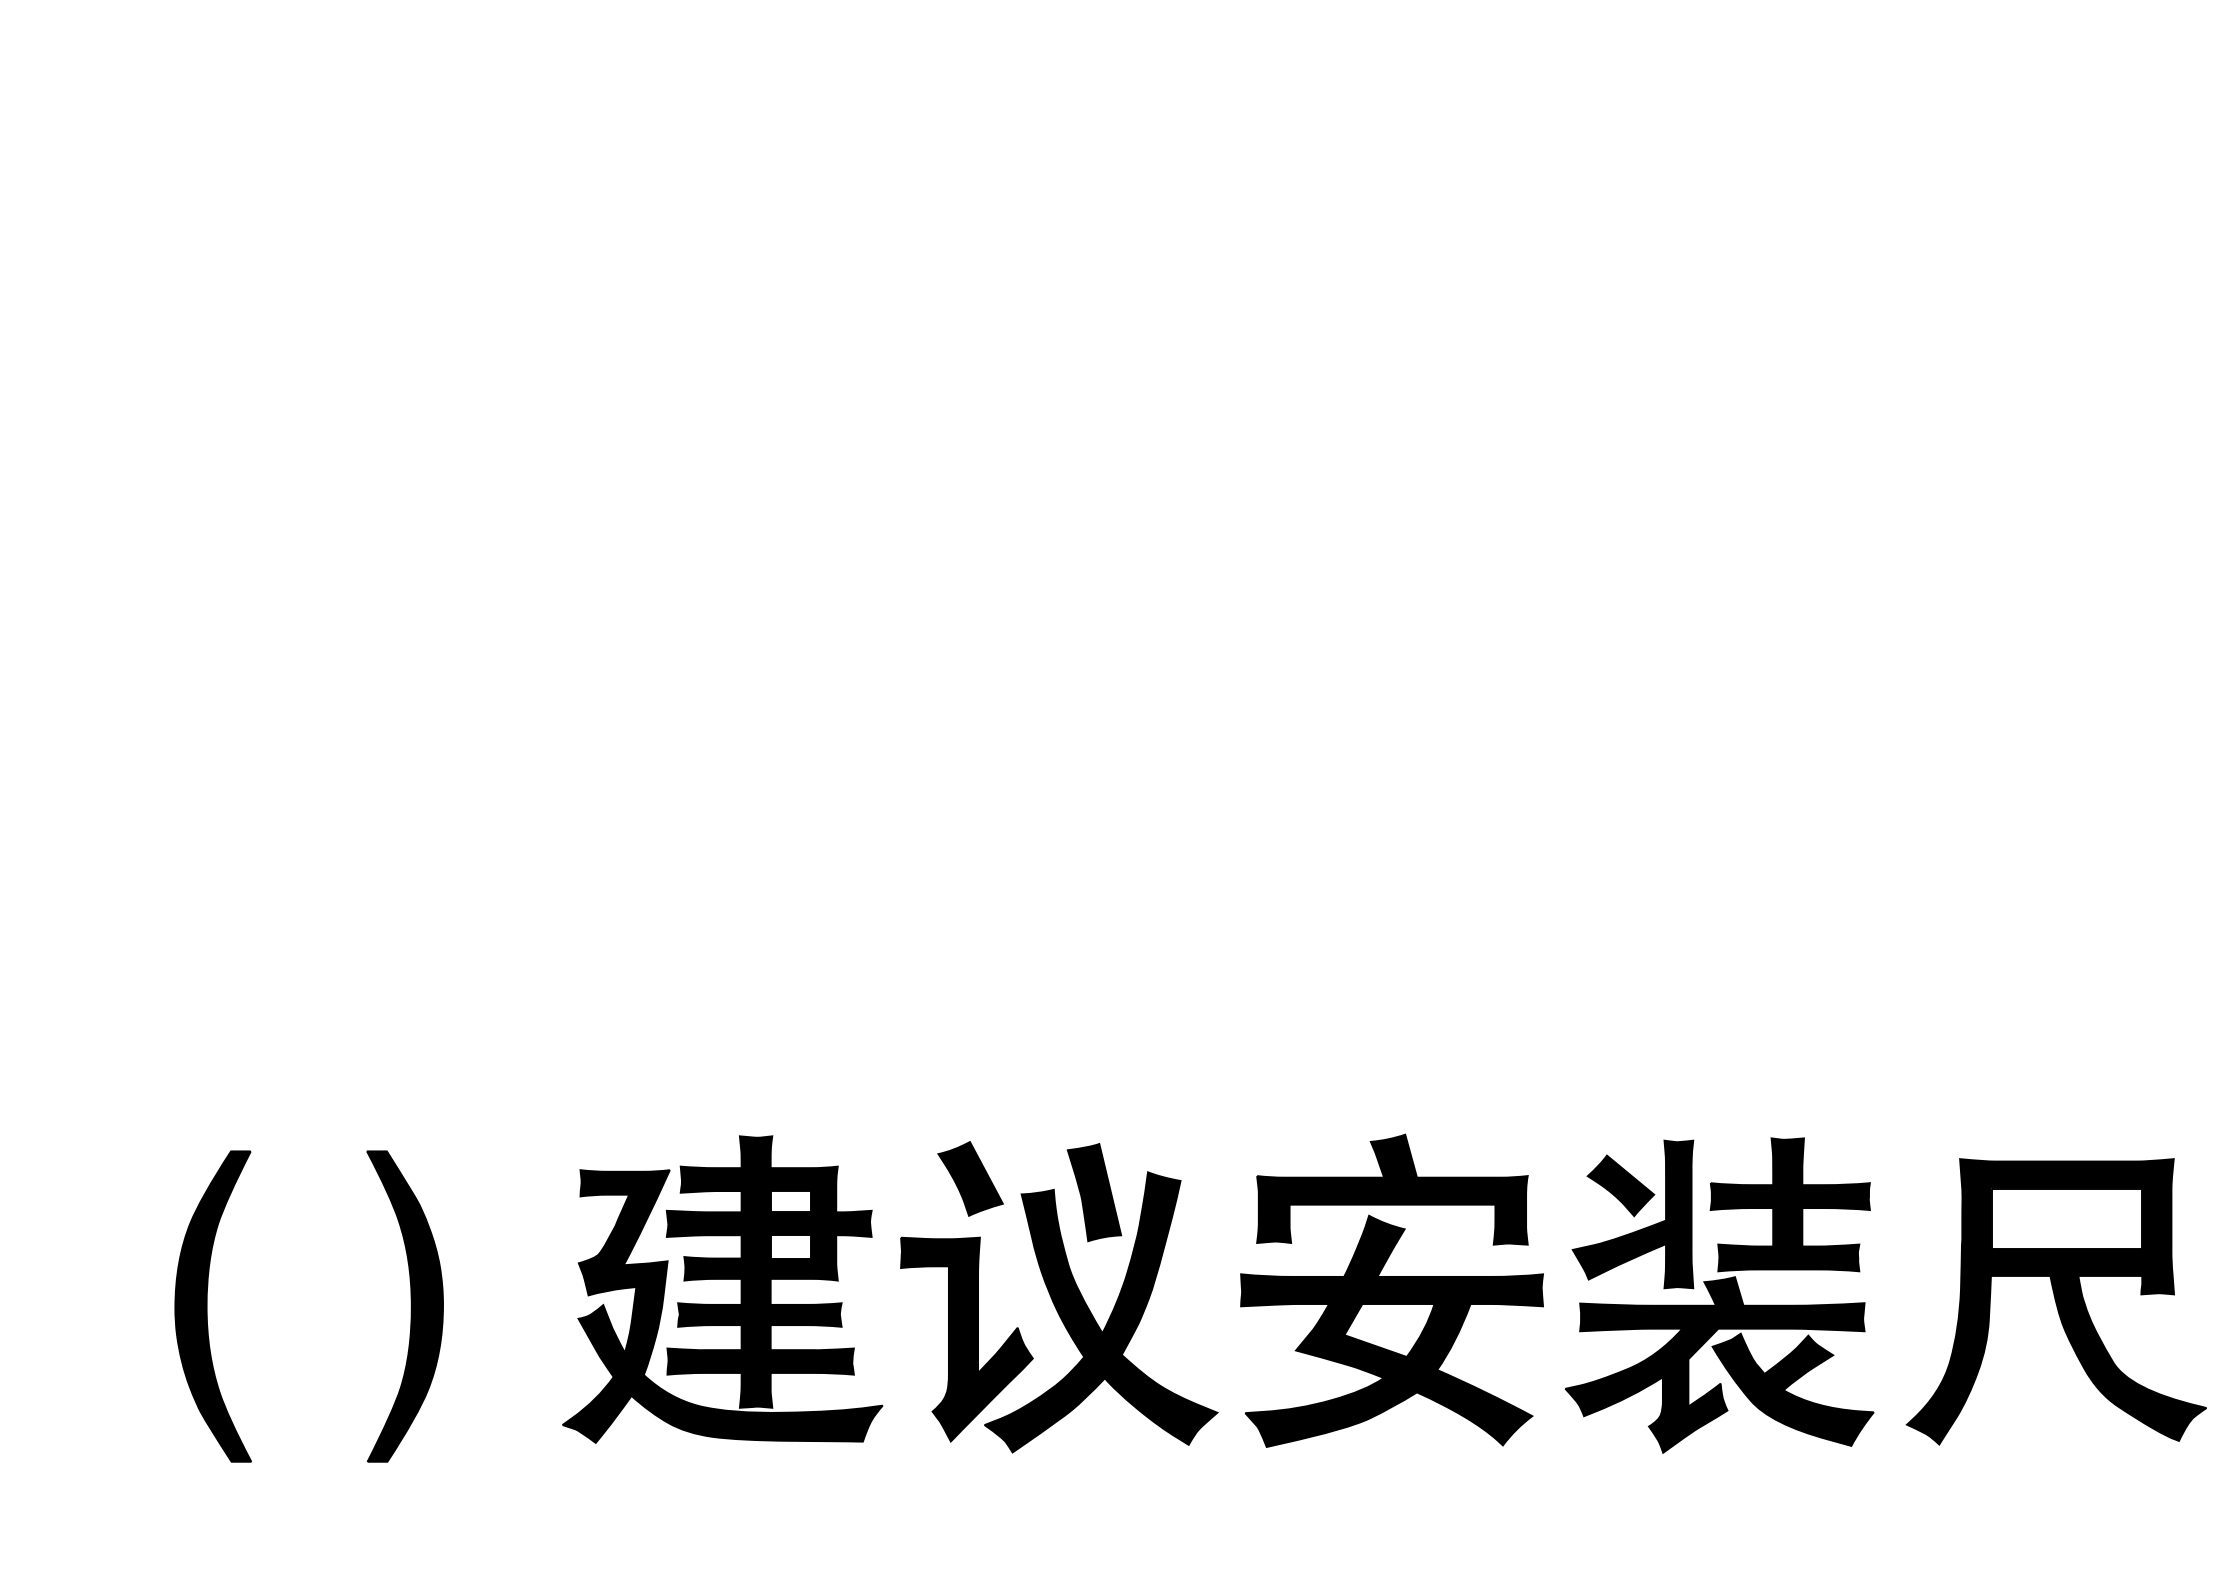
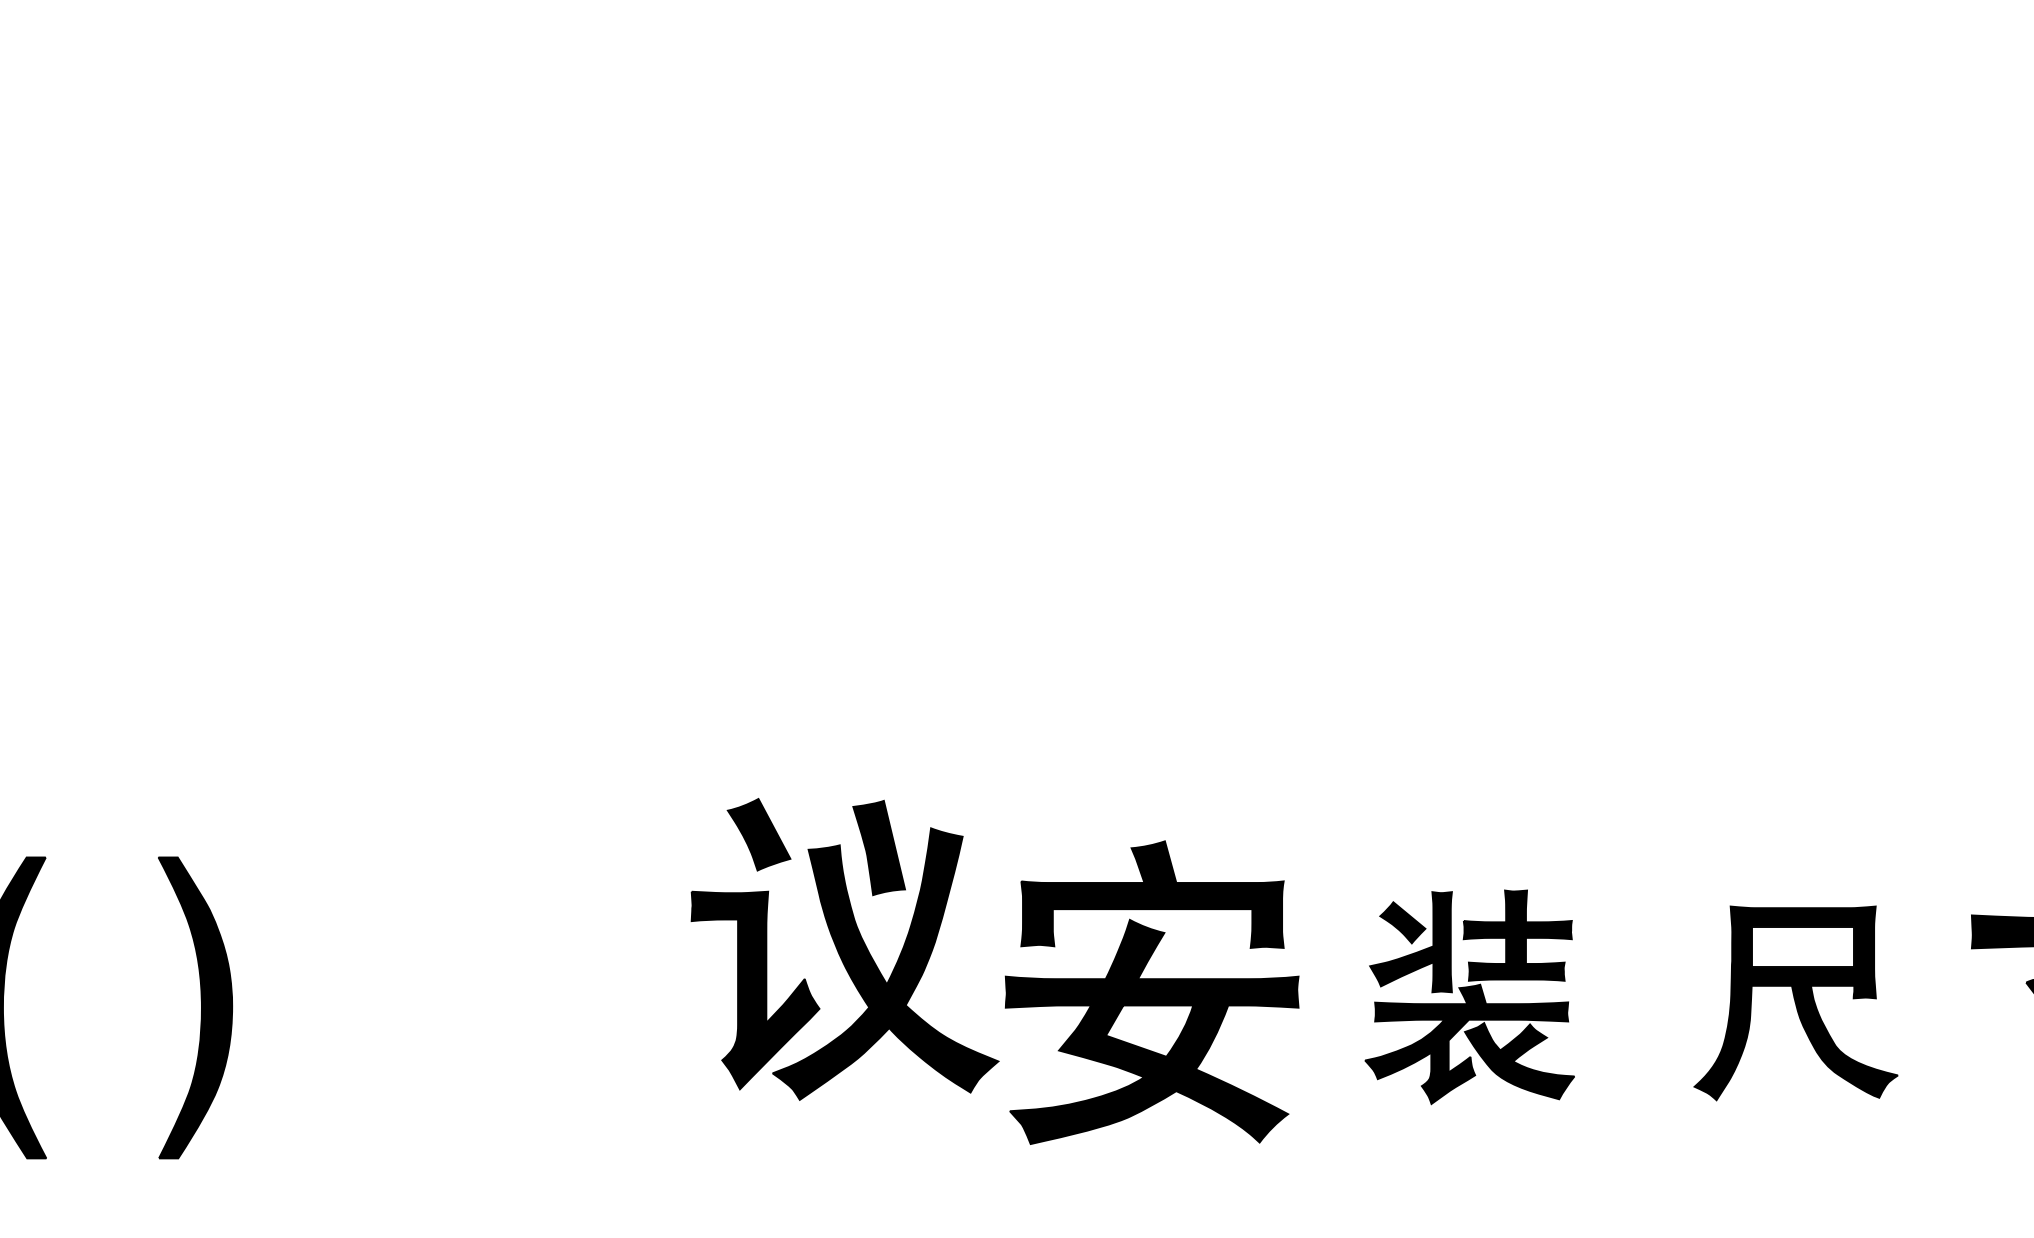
part: (722, 1279) -> (503, 981), removed
part: (1719, 1295) -> (1469, 997), size x0.7
part: (1059, 1297) -> (845, 949), moved
part: (2055, 1301) -> (1795, 1003), size x0.7

